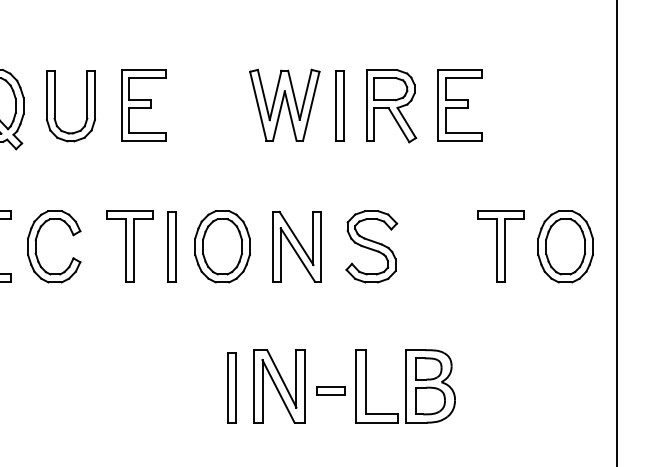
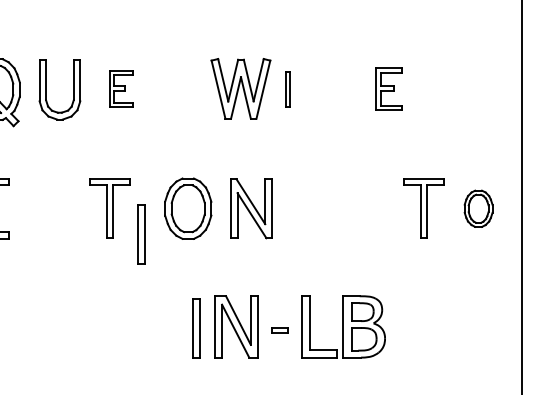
part: (143, 105) -> (121, 89), size x0.6
part: (339, 105) -> (287, 89), size x0.6
part: (459, 105) -> (388, 89), size x0.7
part: (391, 106) -> (331, 89), removed
part: (36, 246) -> (30, 208), removed
part: (171, 246) -> (141, 234), moved
part: (371, 246) -> (314, 208), removed
part: (565, 246) -> (478, 208), size x0.6
part: (330, 390) -> (279, 330), size x0.7

